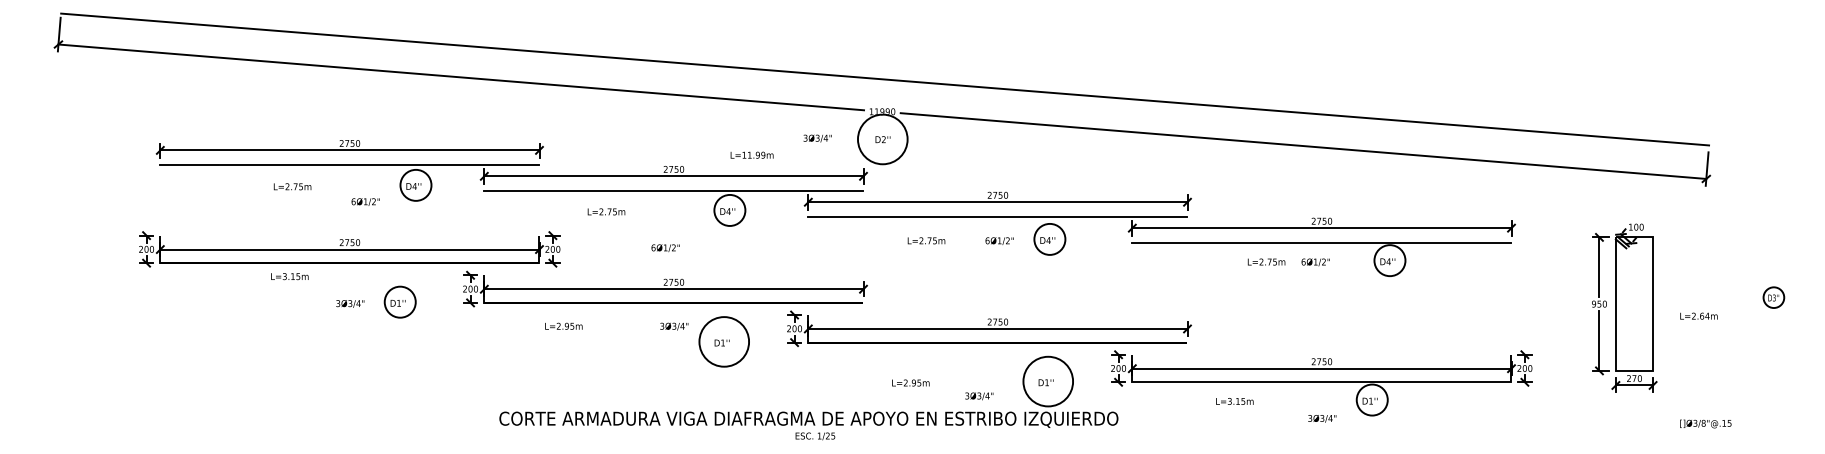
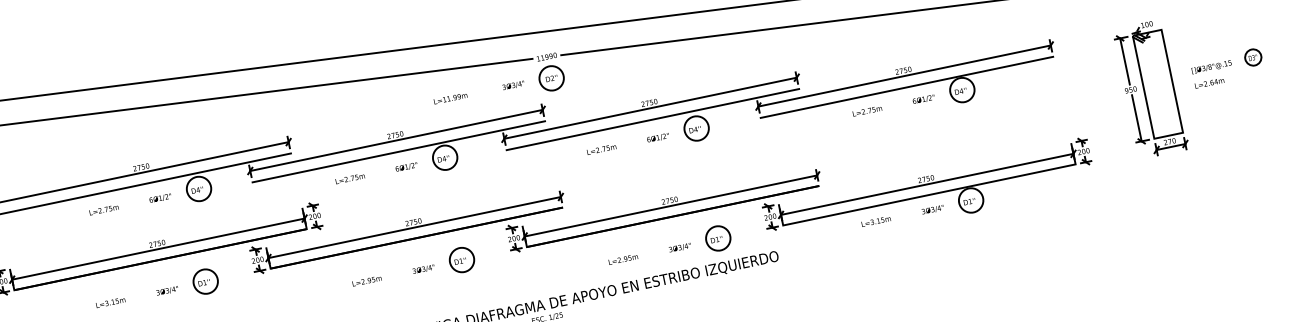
text: (817, 138) -> (513, 85), moved
circle: (882, 138) -> (551, 77), size x0.62
text: (751, 154) -> (450, 98), moved
text: (365, 201) -> (160, 197), moved
text: (665, 248) -> (406, 167), moved
text: (1315, 262) -> (923, 99), moved
text: (289, 276) -> (110, 302), moved
part: (1773, 297) -> (1252, 57), moved
text: (563, 325) -> (366, 280), moved
text: (674, 326) -> (423, 269), moved
circle: (723, 341) -> (461, 259), size x0.62
circle: (1047, 381) -> (717, 238), size x0.62
text: (910, 382) -> (622, 259), moved
text: (979, 396) -> (680, 247), moved
text: (1234, 401) -> (875, 221), moved
text: (1322, 418) -> (933, 209), moved
text: (1705, 423) -> (1211, 66), moved

